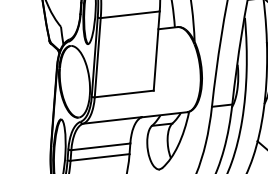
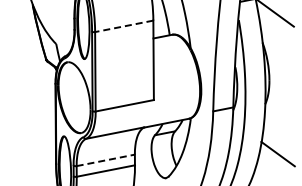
line: (130, 14) -> (124, 26), solid -> dashed
line: (100, 146) -> (105, 160), solid -> dashed

